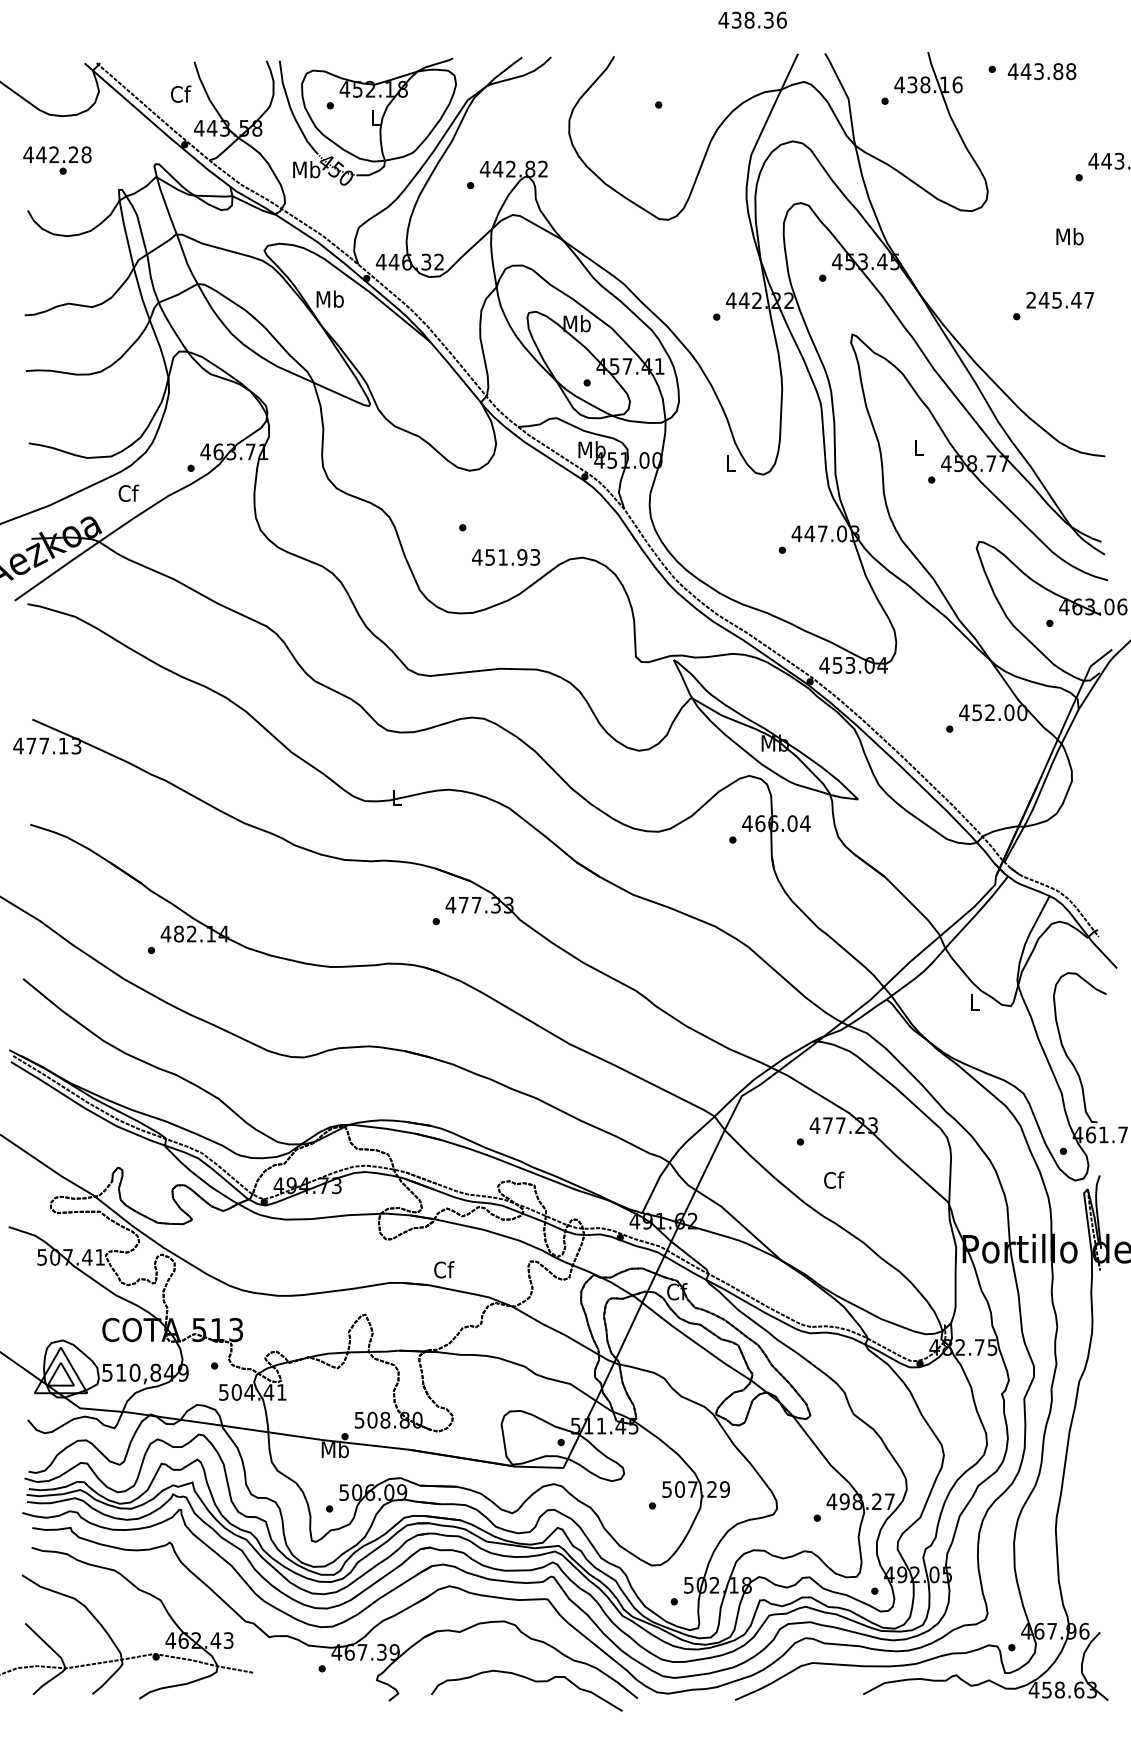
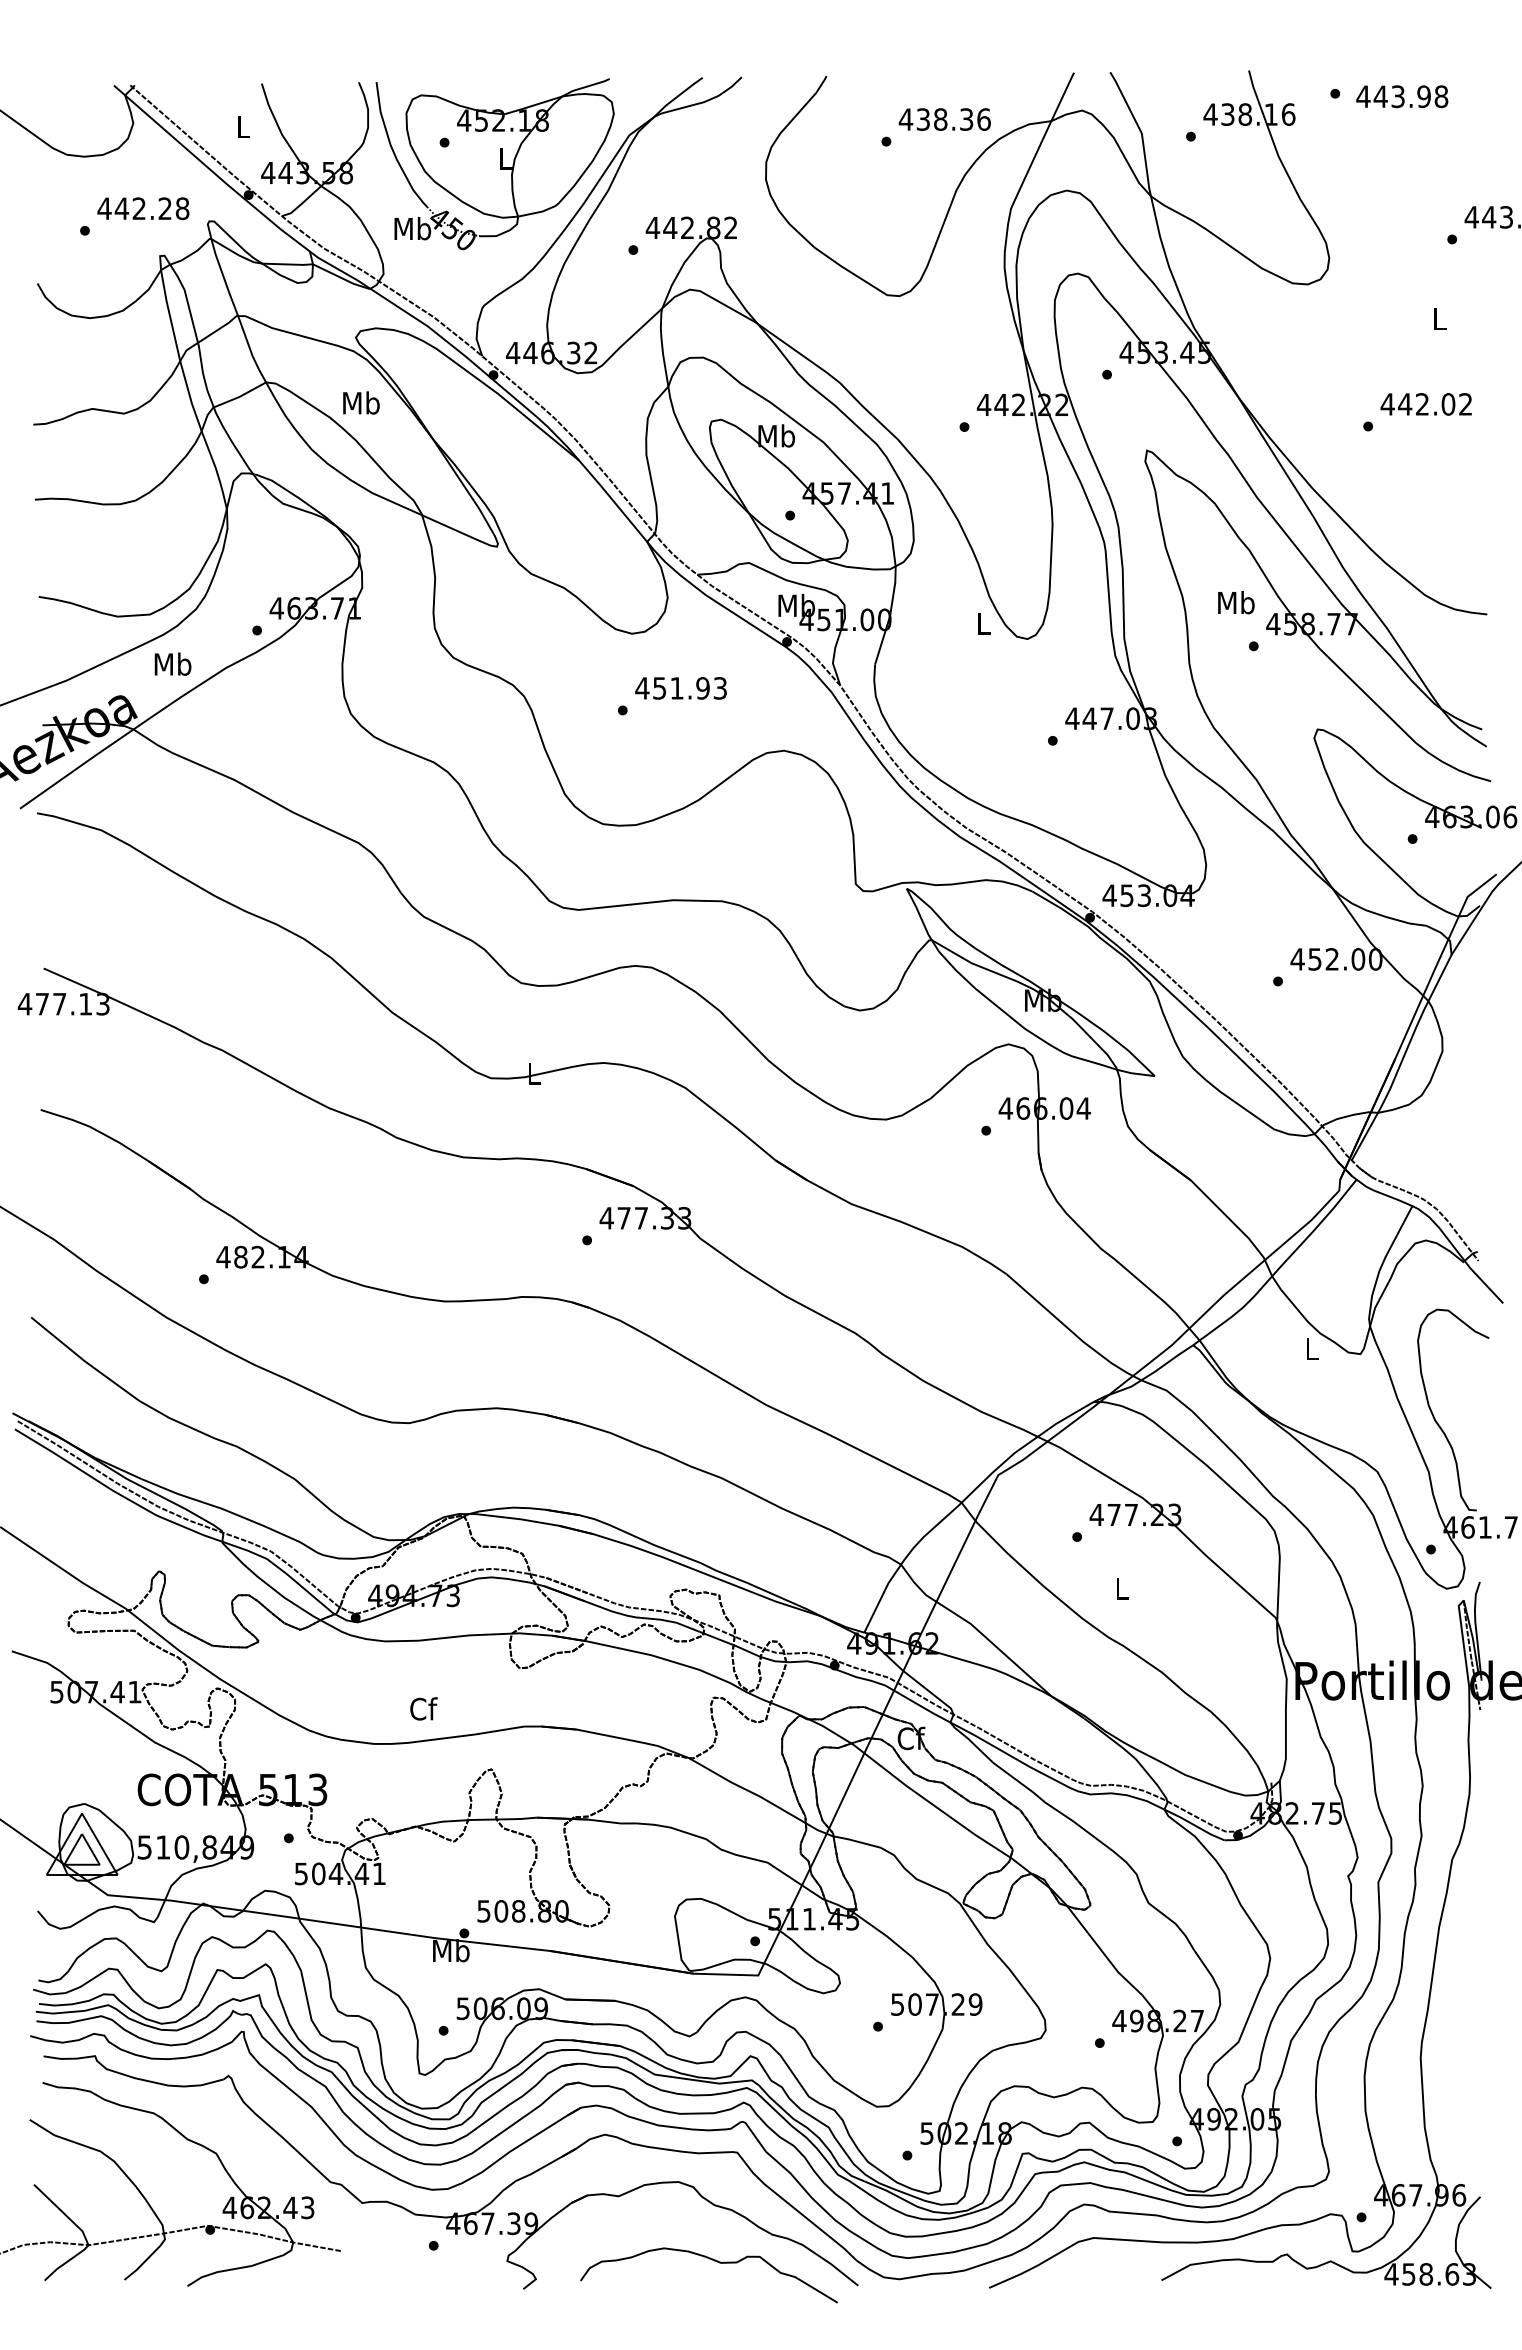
text: (752, 20) -> (944, 119), moved
text: (1057, 71) -> (1423, 96), 443.88 -> 443.98
text: (180, 93) -> (243, 126), Cf -> L
text: (57, 154) -> (143, 208), moved
text: (1069, 236) -> (1439, 318), Mb -> L
text: (330, 298) -> (361, 402), moved
text: (1060, 300) -> (1426, 404), 245.47 -> 442.02
text: (918, 447) -> (1236, 602), L -> Mb
text: (128, 492) -> (172, 663), Cf -> Mb
text: (505, 557) -> (680, 688), moved
text: (834, 1180) -> (1122, 1588), Cf -> L
text: (443, 1269) -> (423, 1708), moved

